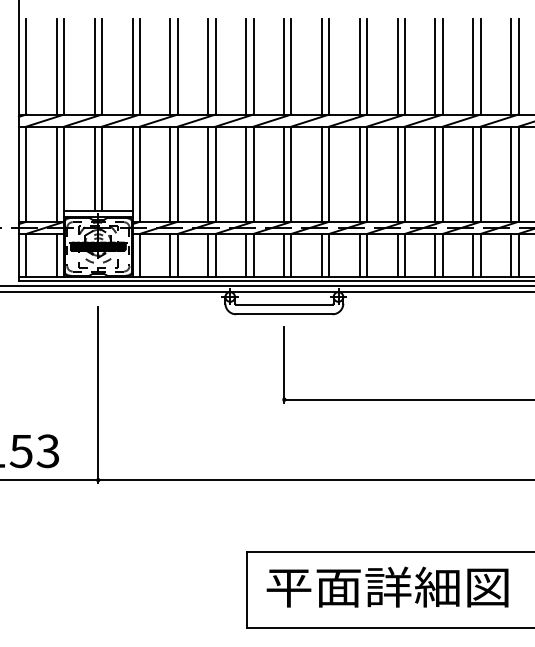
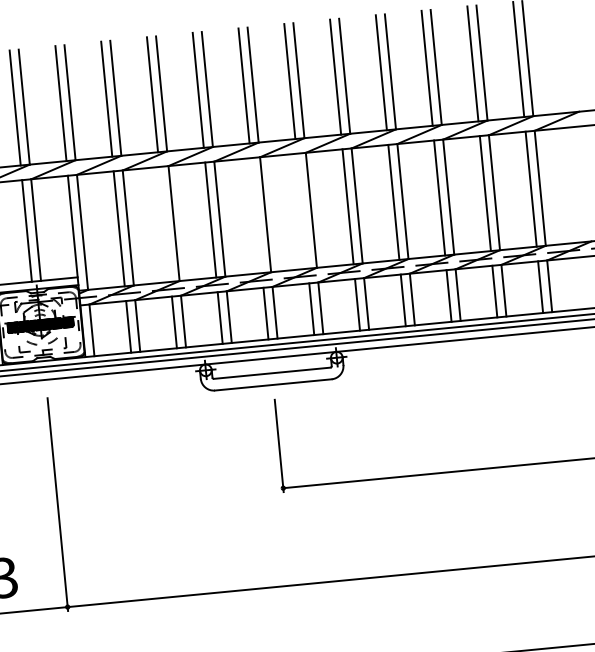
line: (208, 173) -> (165, 223), removed
line: (283, 173) -> (255, 214), removed
line: (321, 173) -> (301, 210), removed

